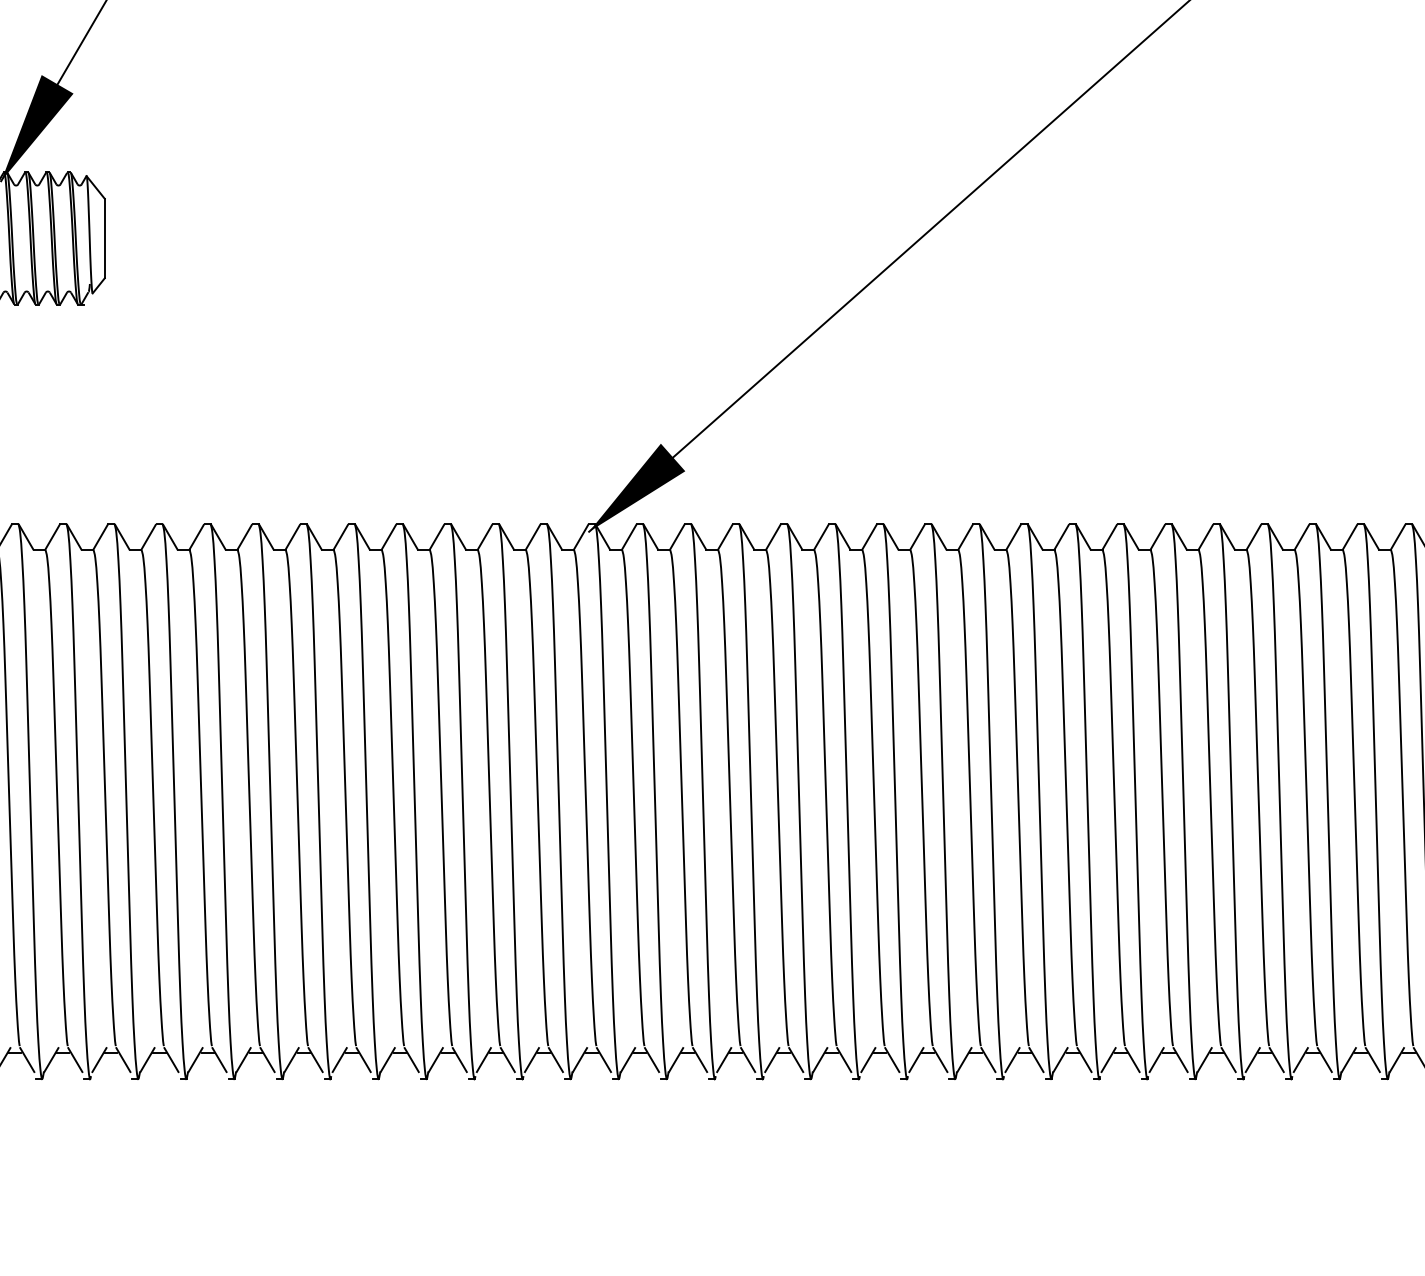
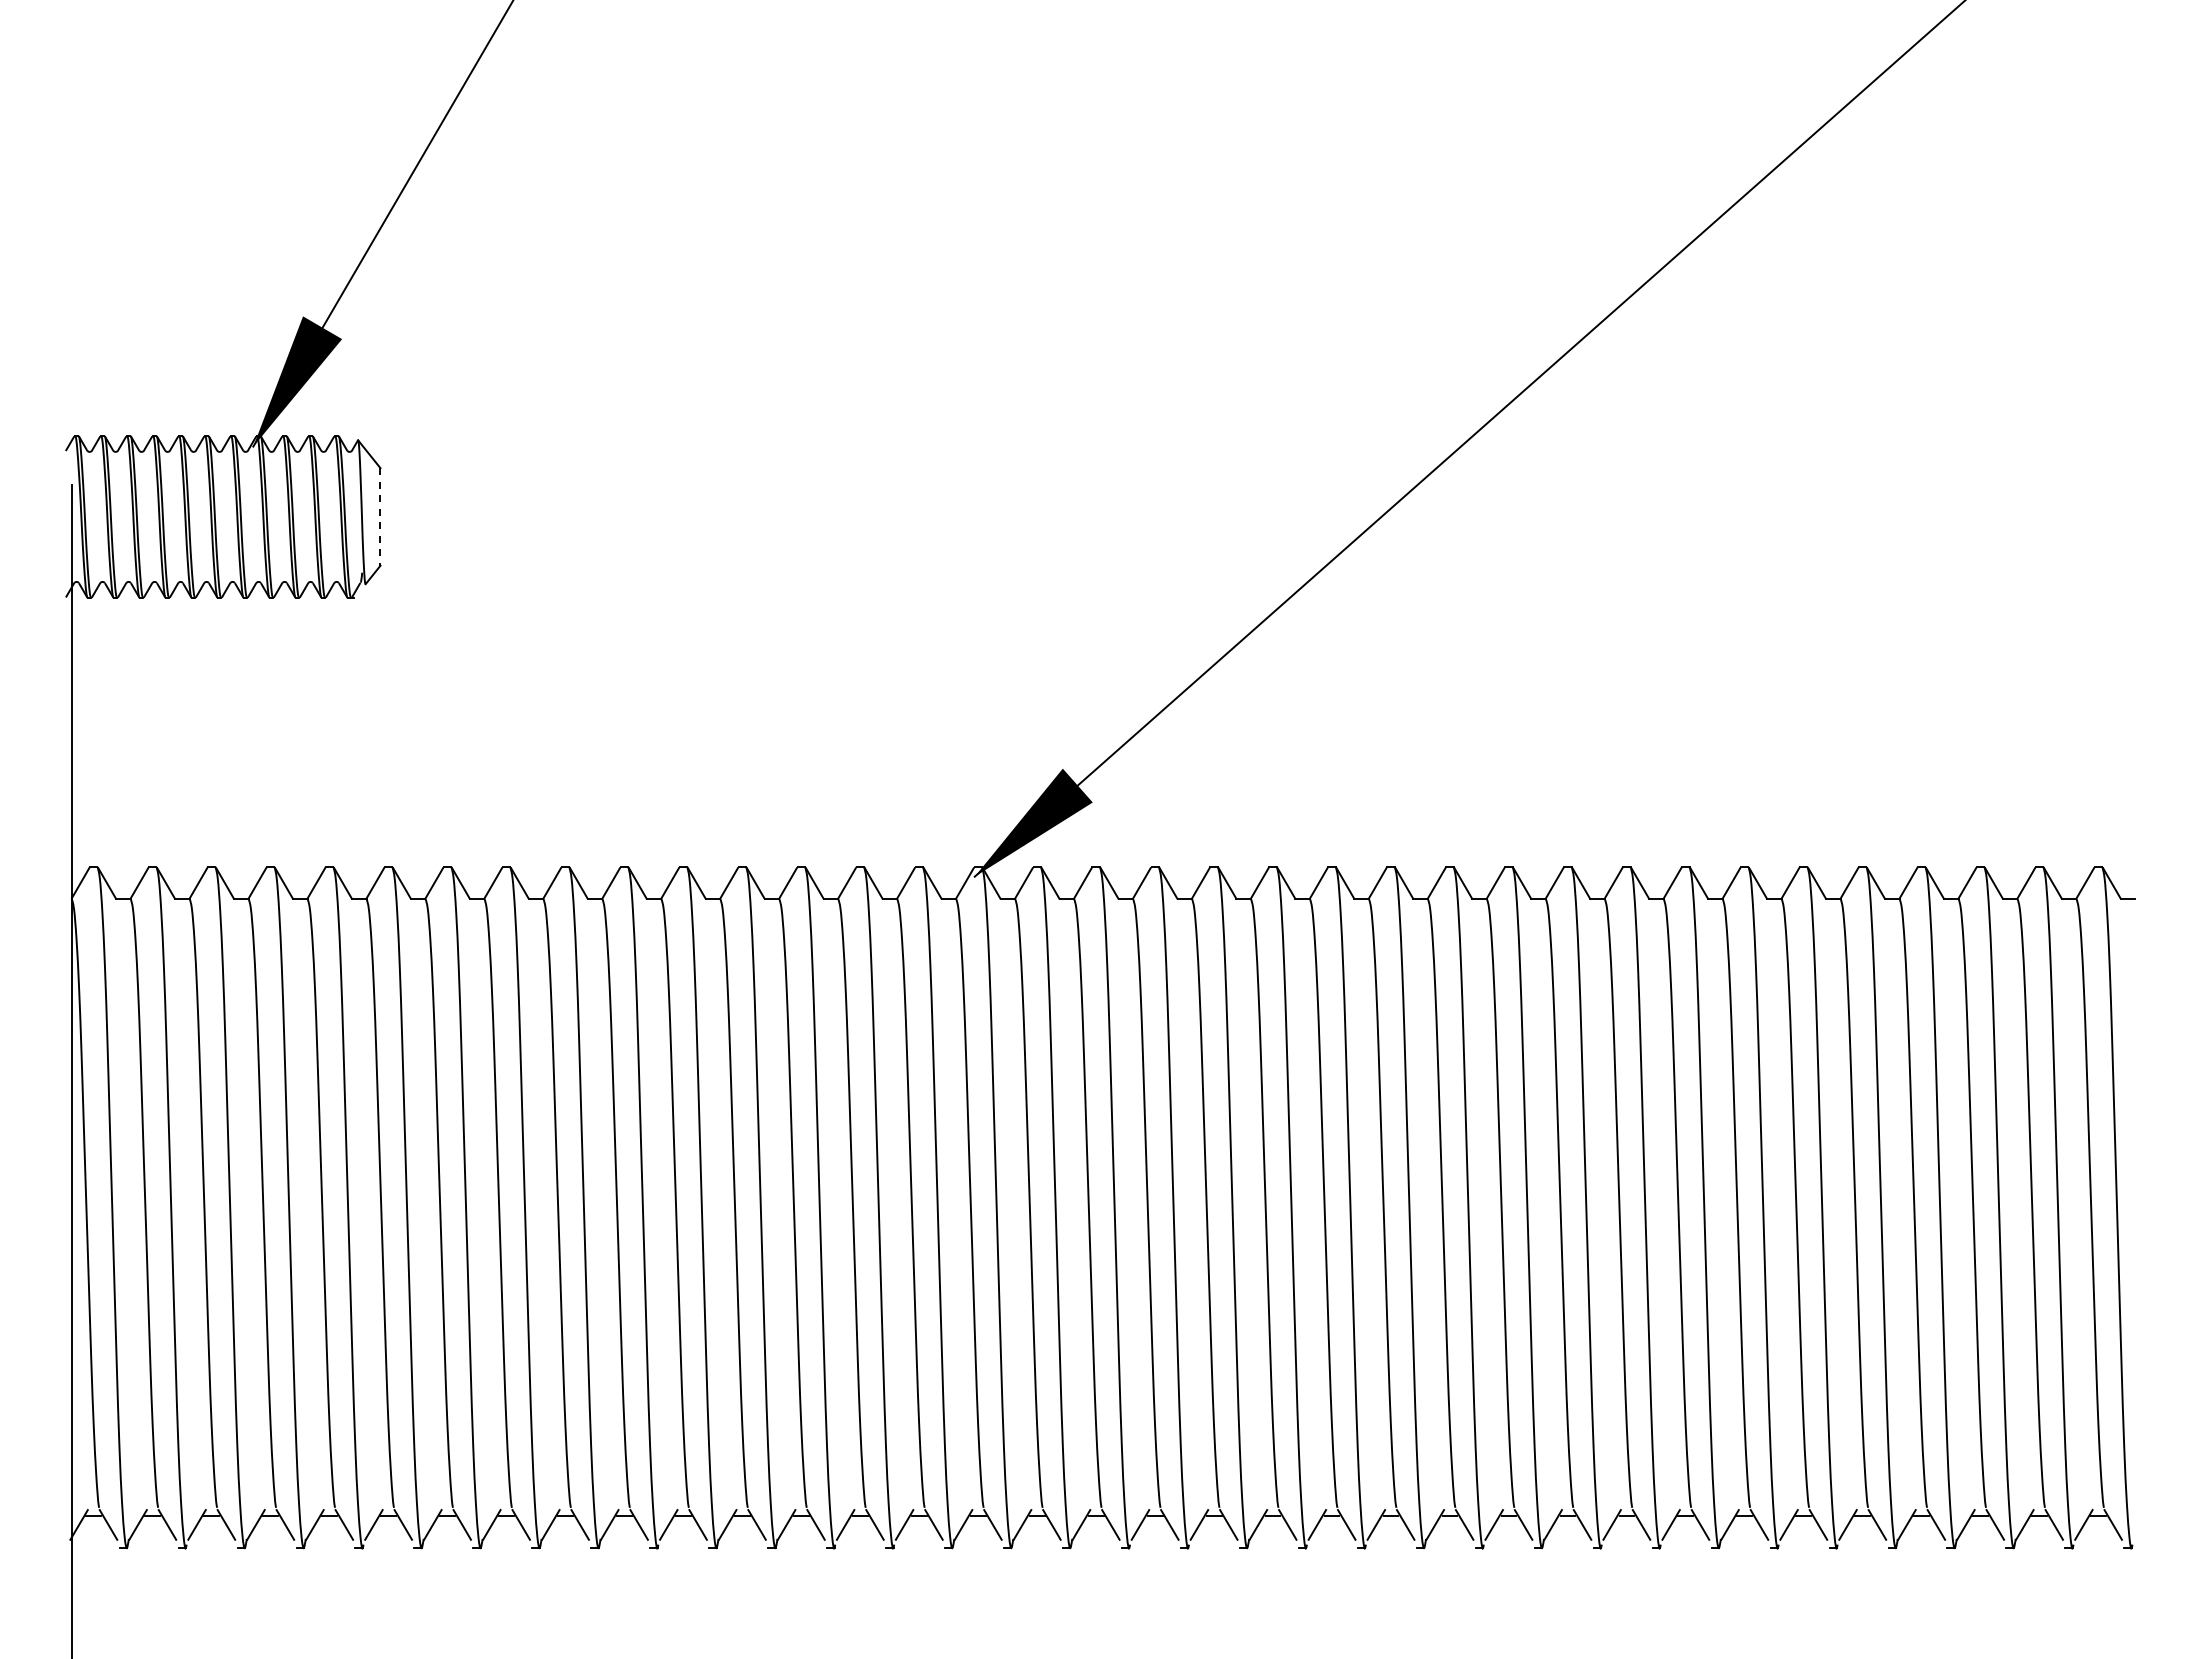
line: (104, 238) -> (380, 516), solid -> dashed

